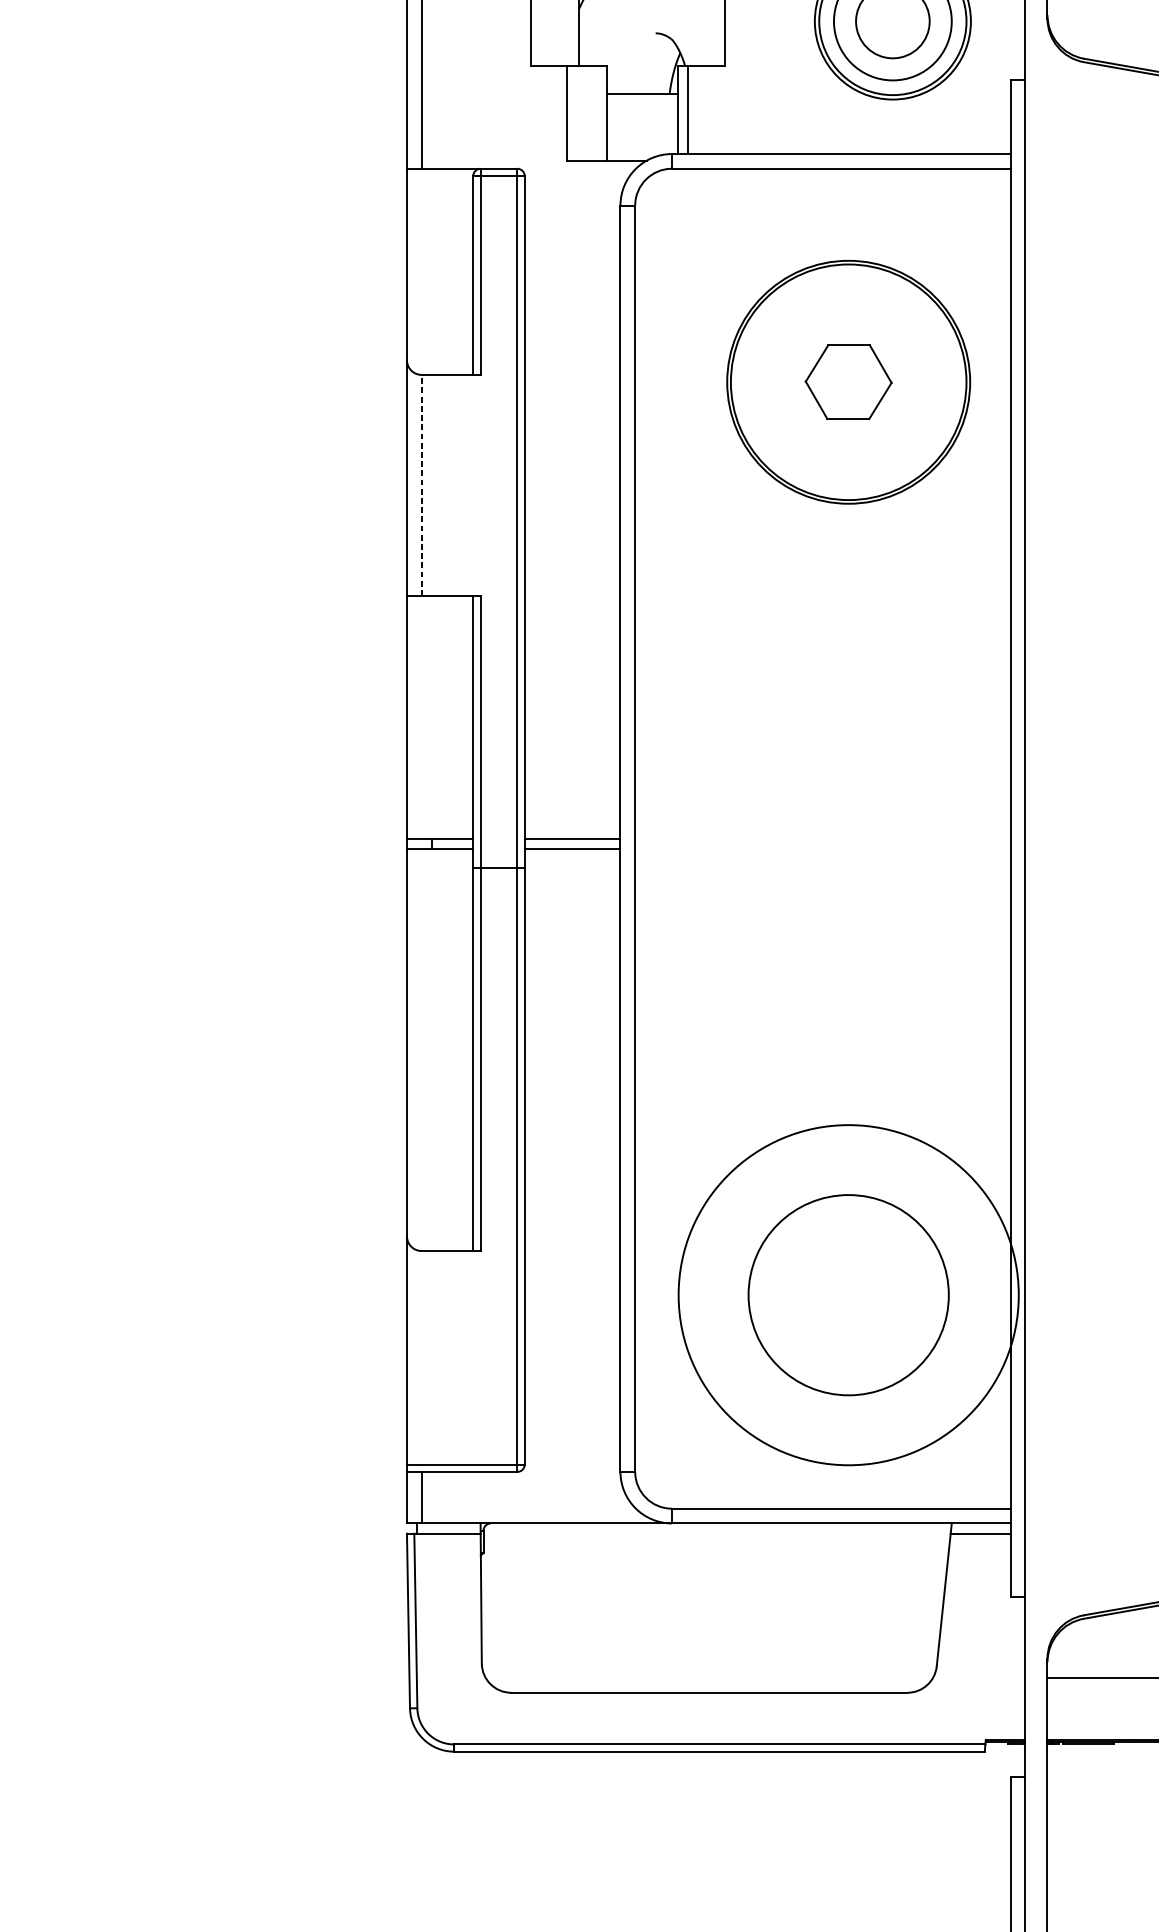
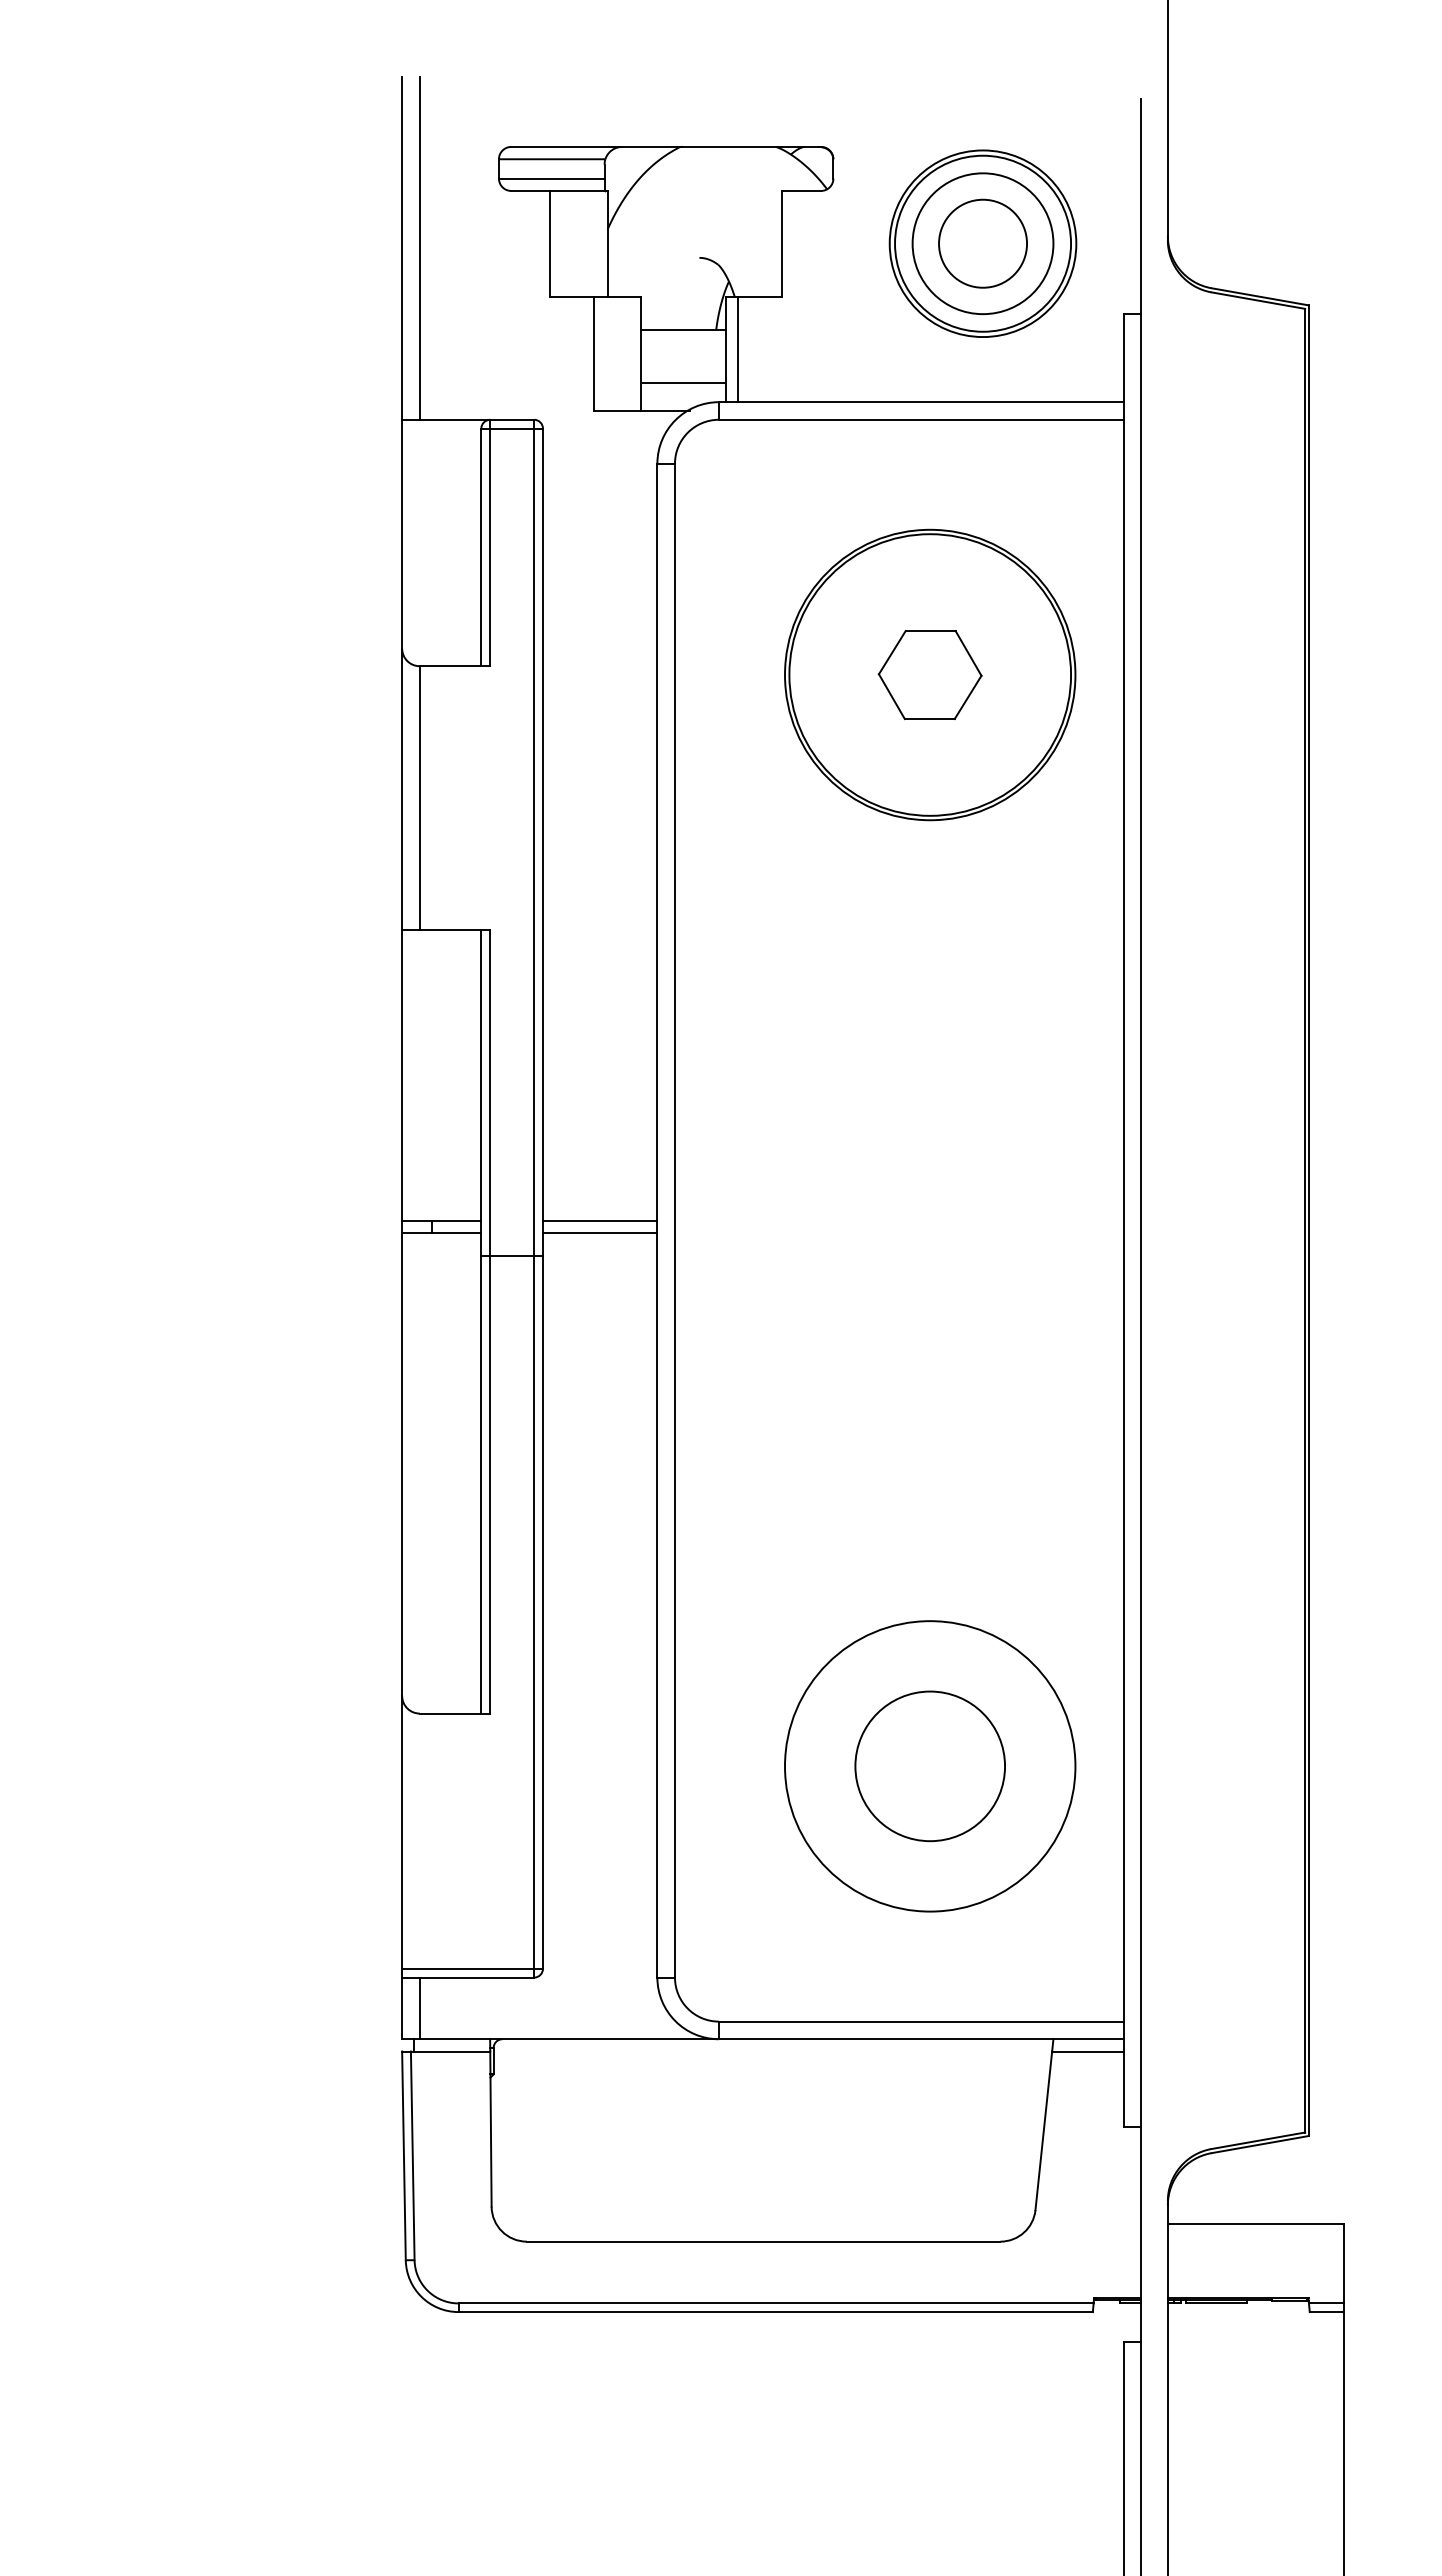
line: (642, 137) -> (683, 382), added
line: (421, 484) -> (419, 797), dashed -> solid
circle: (848, 1295) -> (930, 1766), size x0.62
circle: (848, 1295) -> (930, 1766), size x0.71

